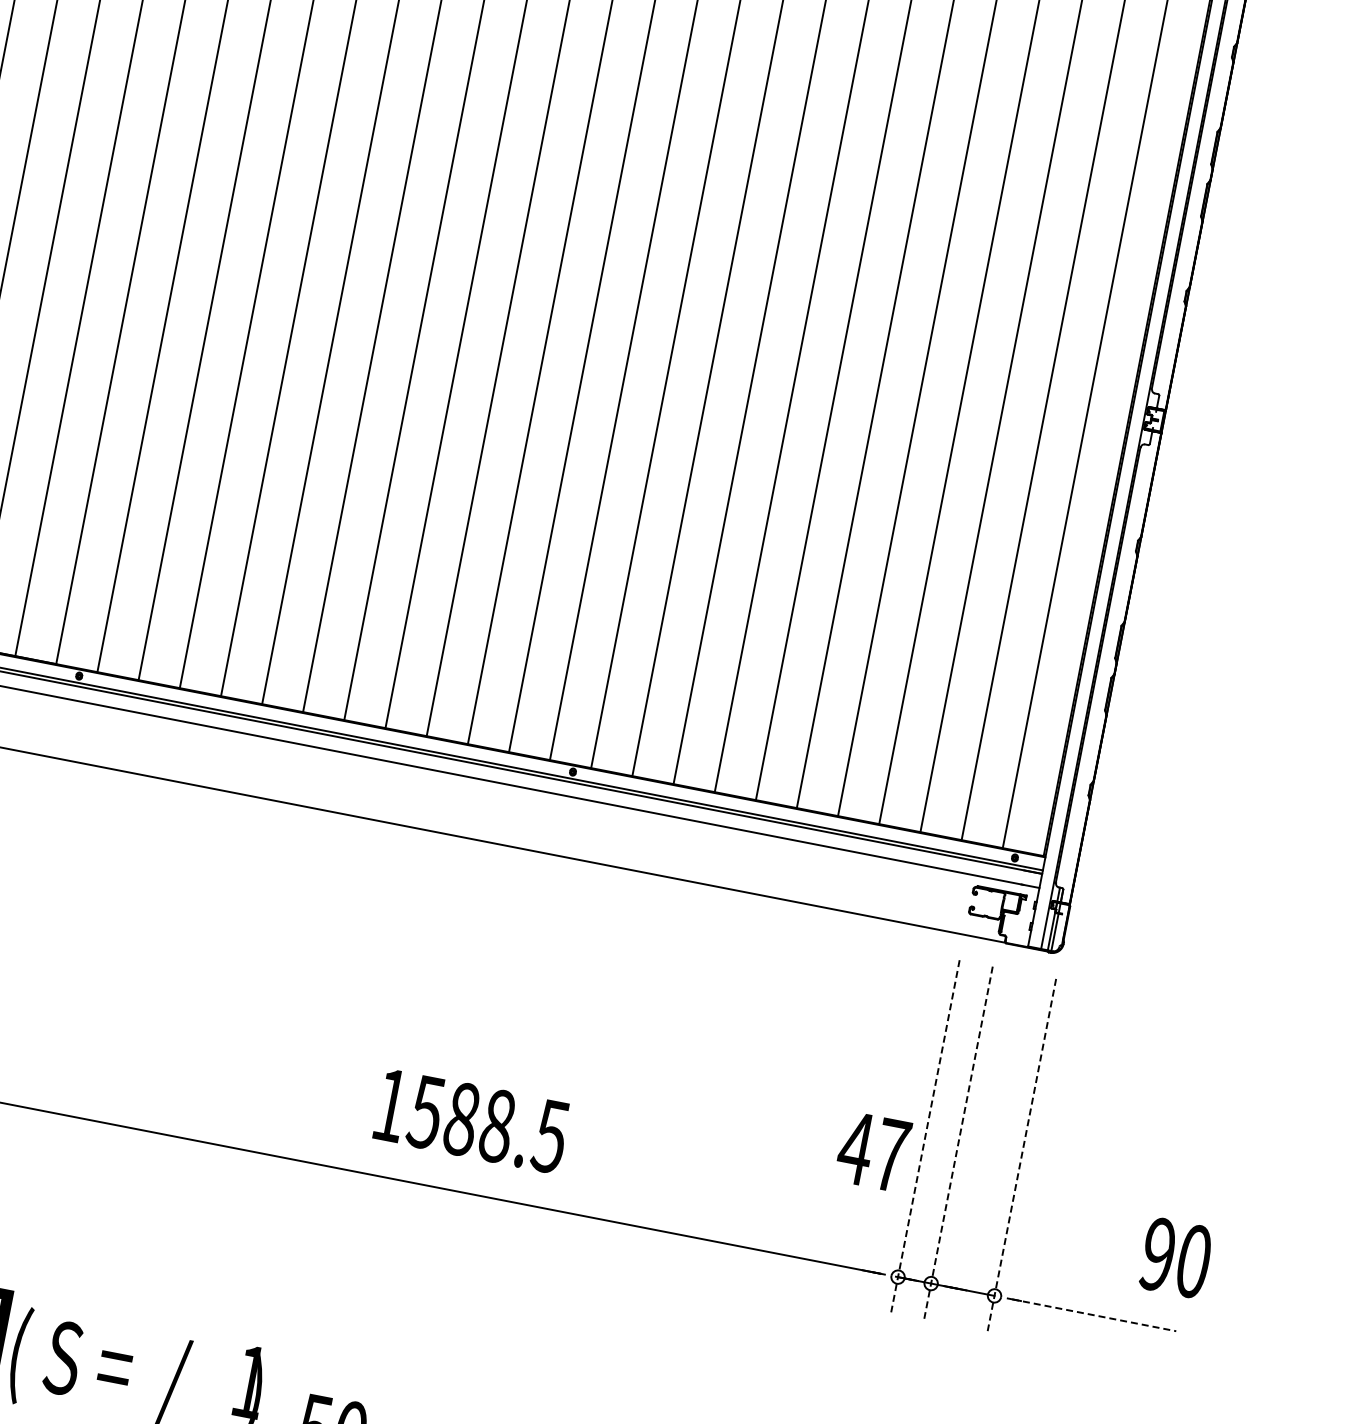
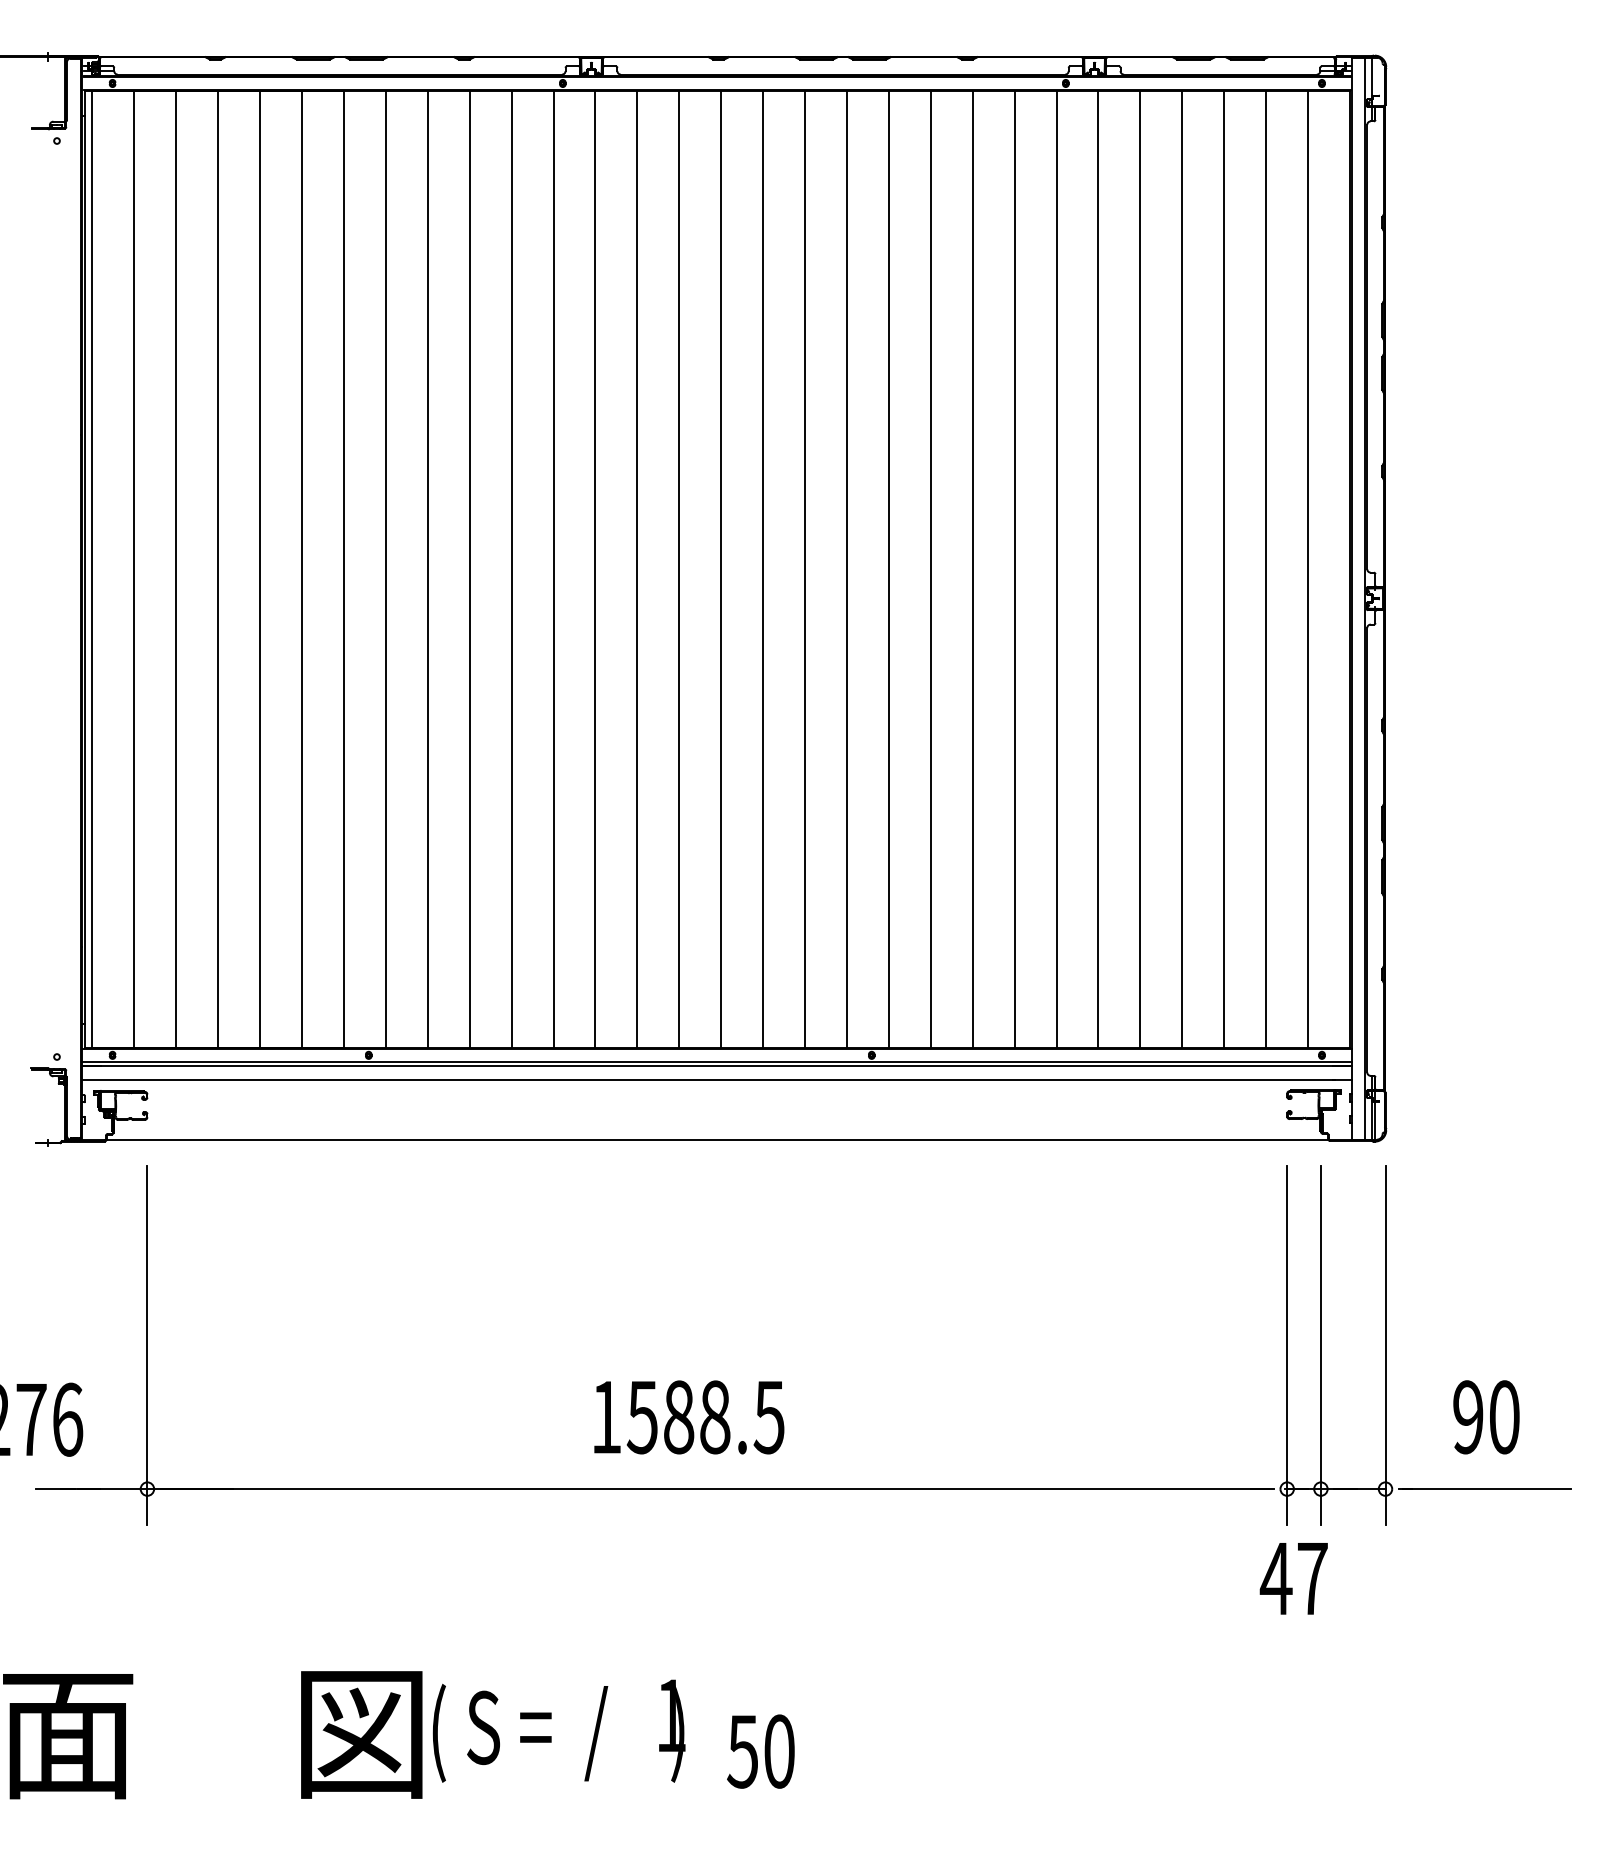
text: (472, 1121) -> (689, 1417), moved
line: (925, 1137) -> (1287, 1346), dashed -> solid
line: (957, 1143) -> (1320, 1346), dashed -> solid
text: (872, 1151) -> (1293, 1578), moved
line: (1021, 1155) -> (1385, 1346), dashed -> solid
text: (1176, 1258) -> (1486, 1417), moved
line: (1094, 1315) -> (1487, 1489), dashed -> solid

